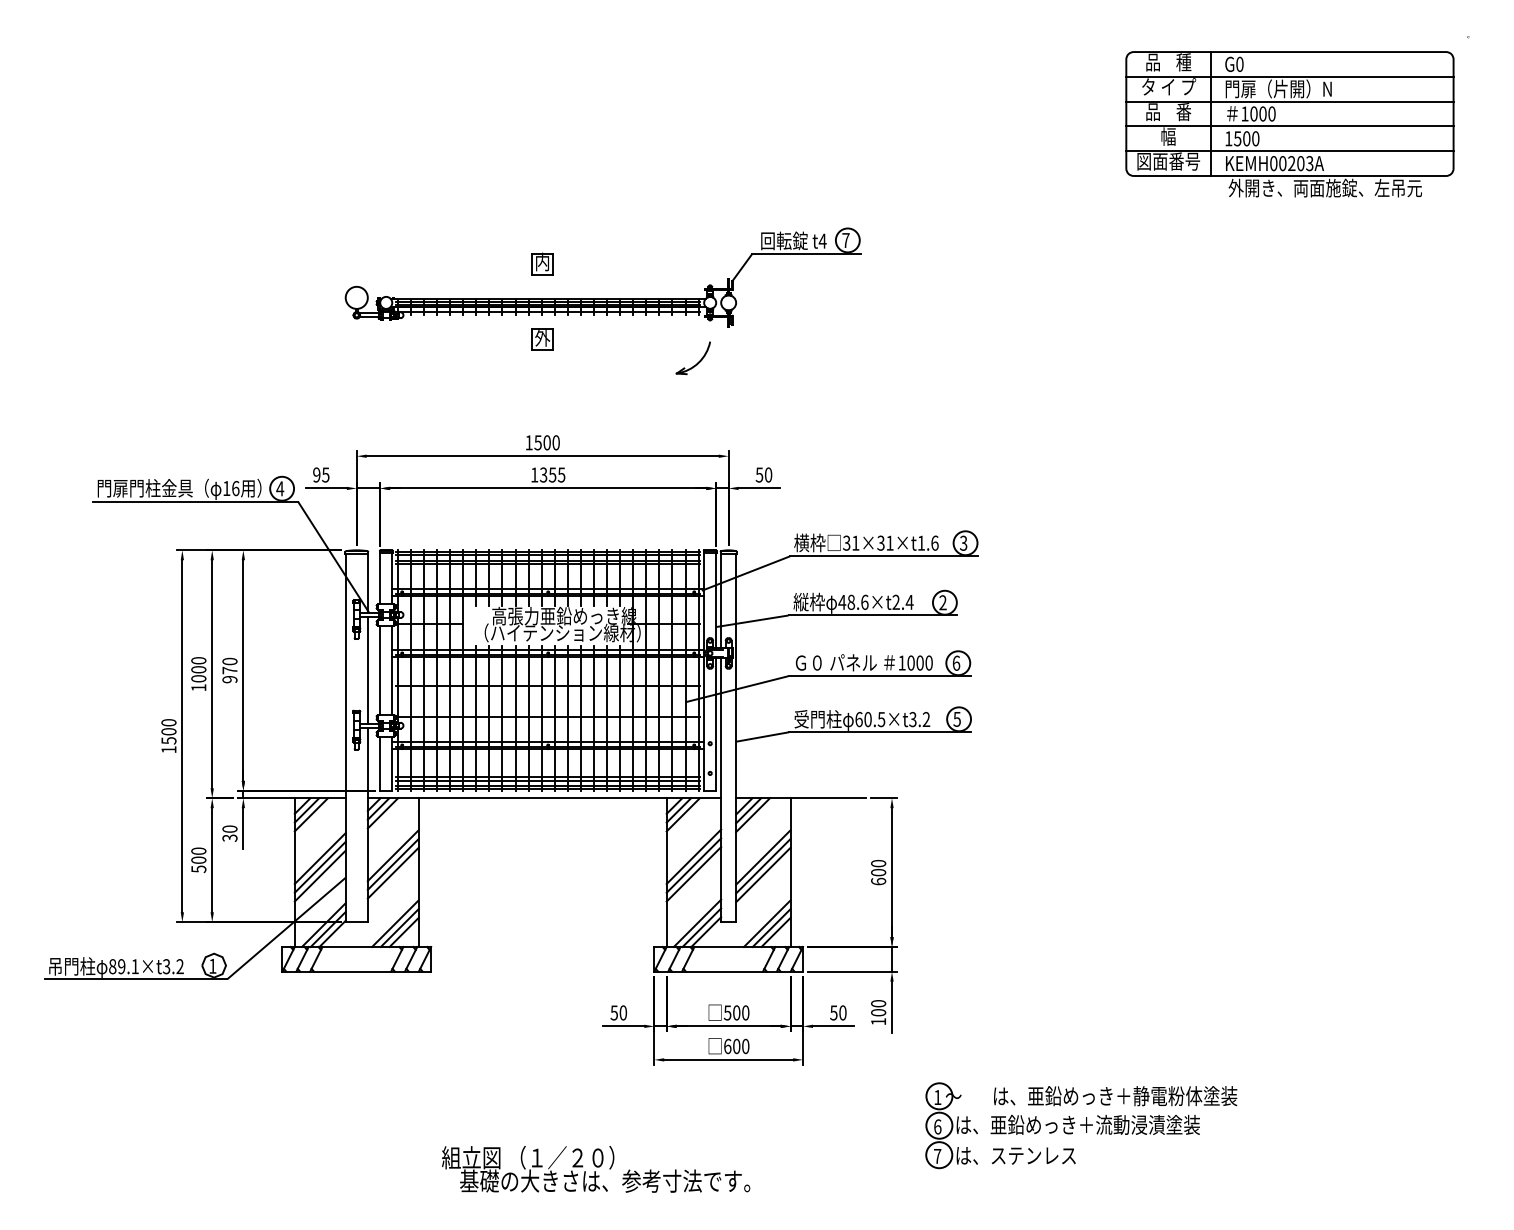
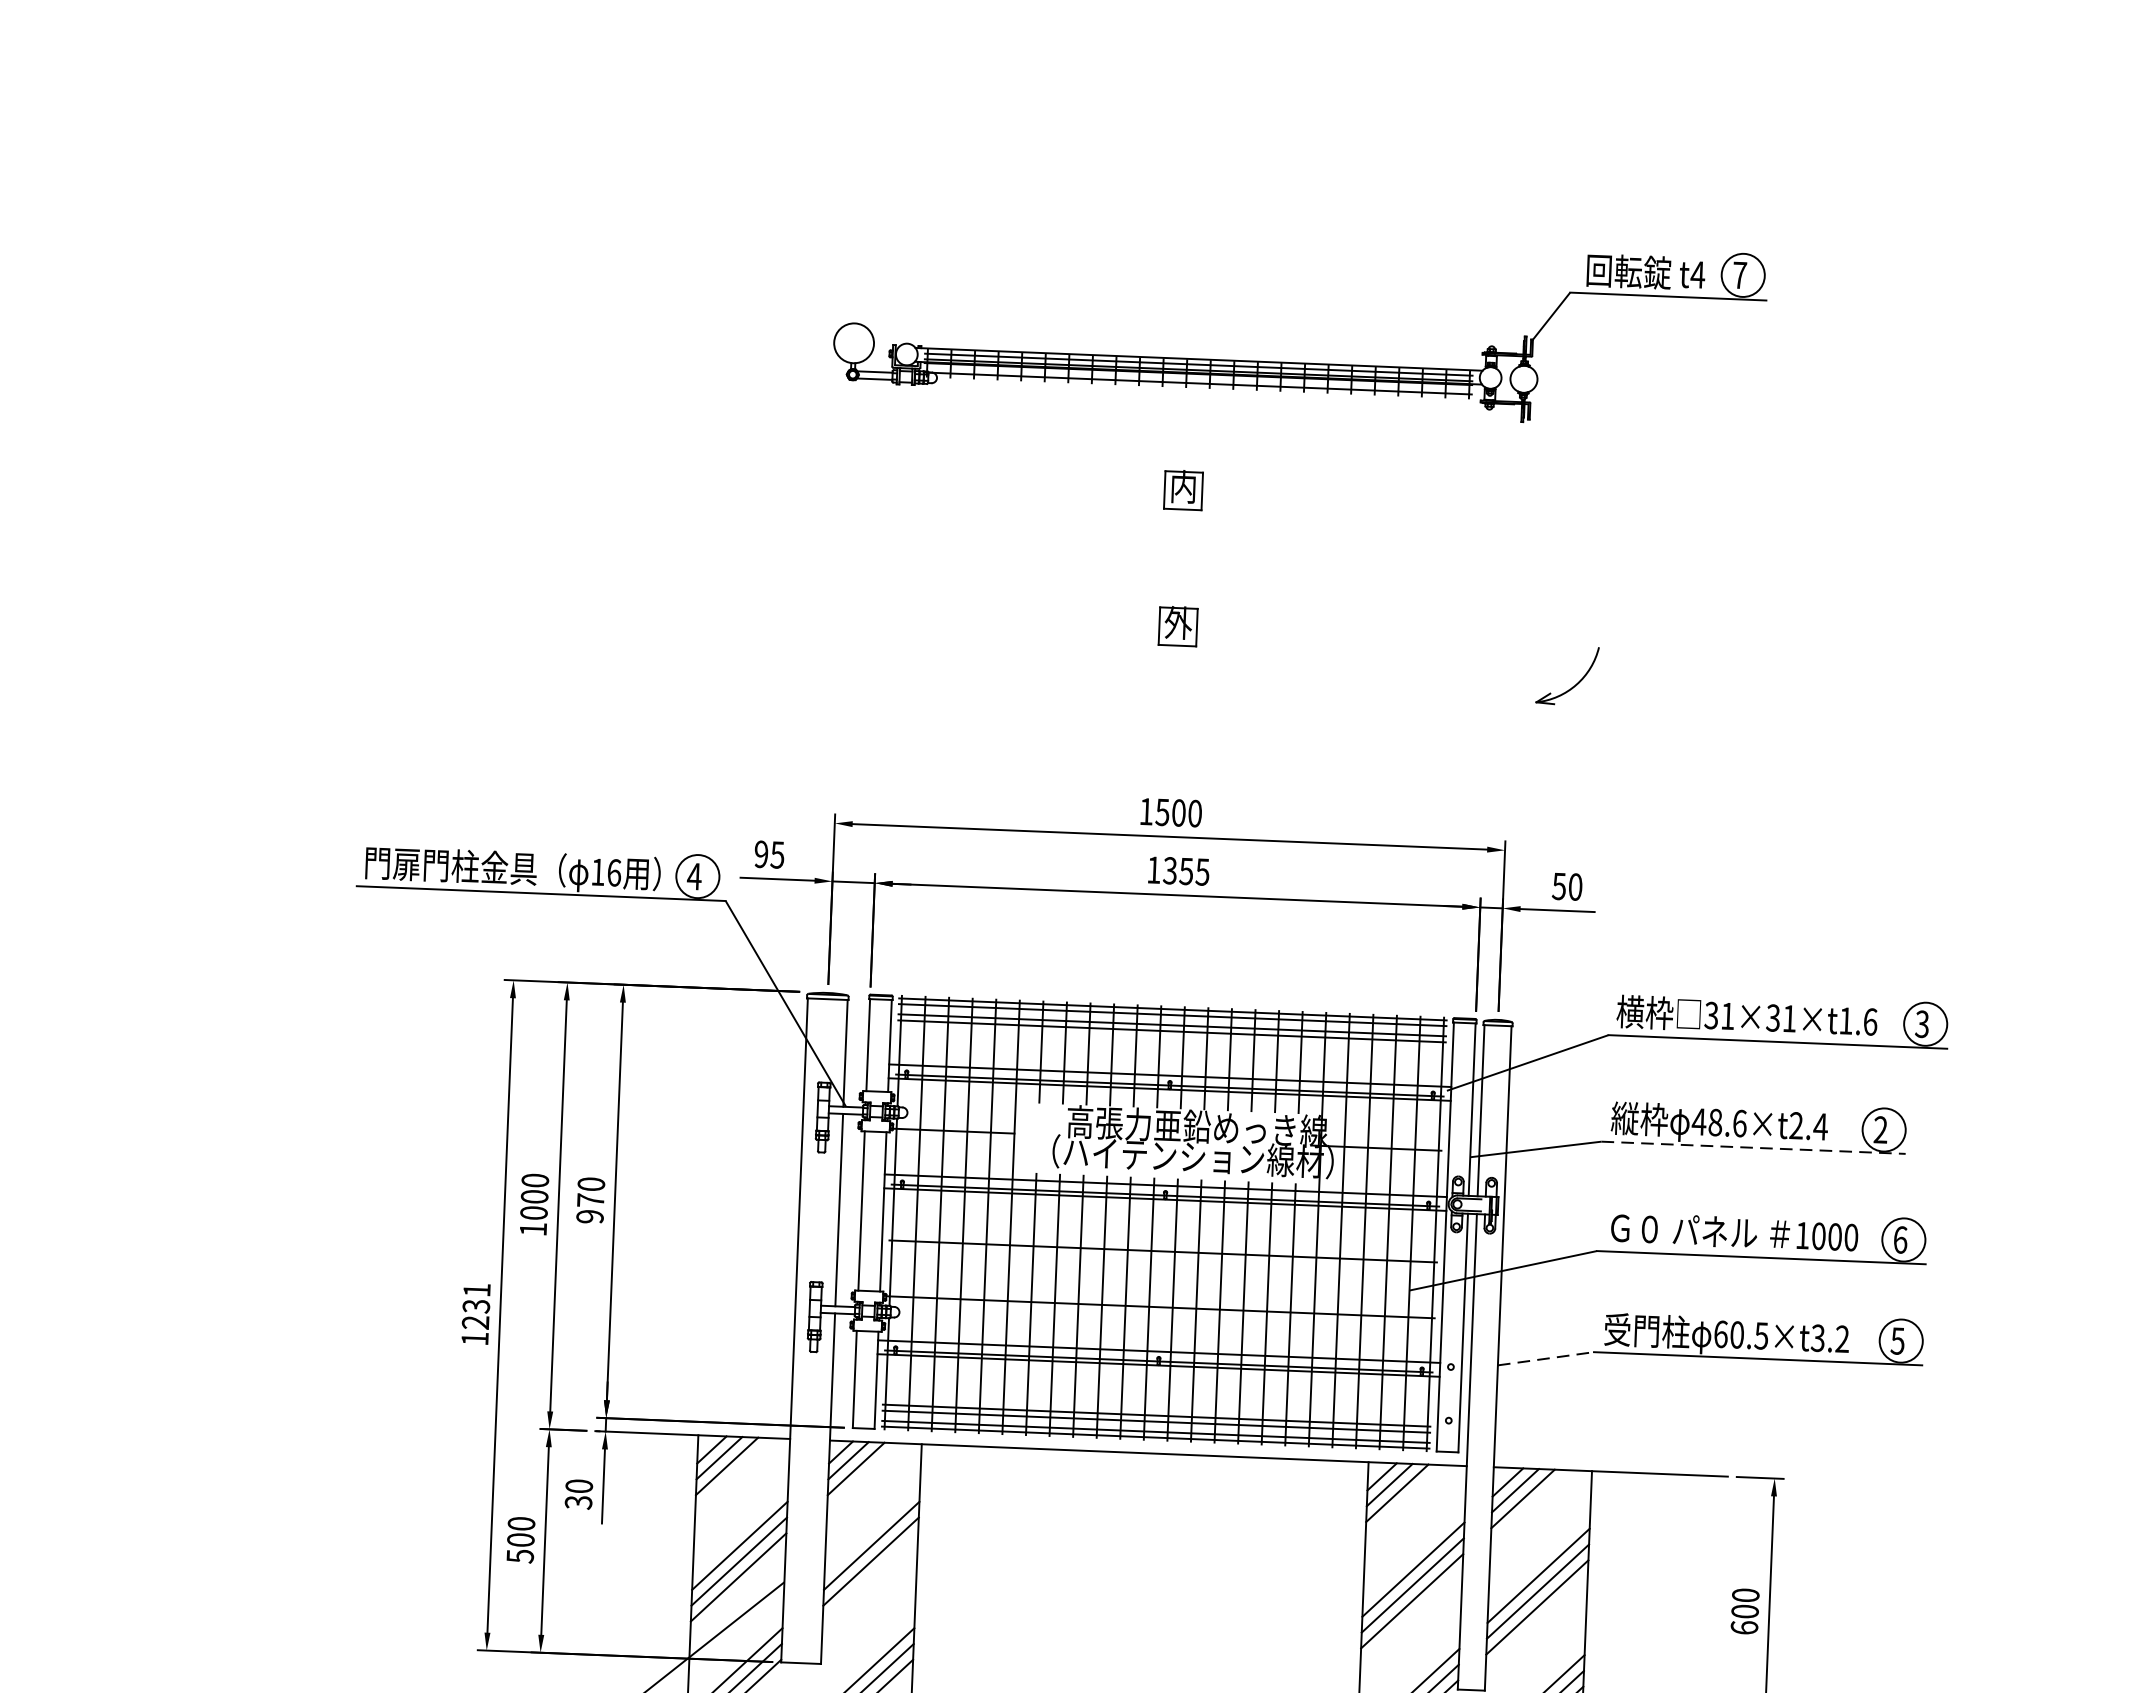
part: (602, 298) -> (1296, 362), moved
part: (697, 362) -> (1574, 683), moved
line: (873, 615) -> (1754, 1147), solid -> dashed
text: (168, 731) -> (475, 1305), 1500 -> 1231
line: (762, 736) -> (1545, 1357), solid -> dashed
line: (392, 872) -> (869, 1576), removed

